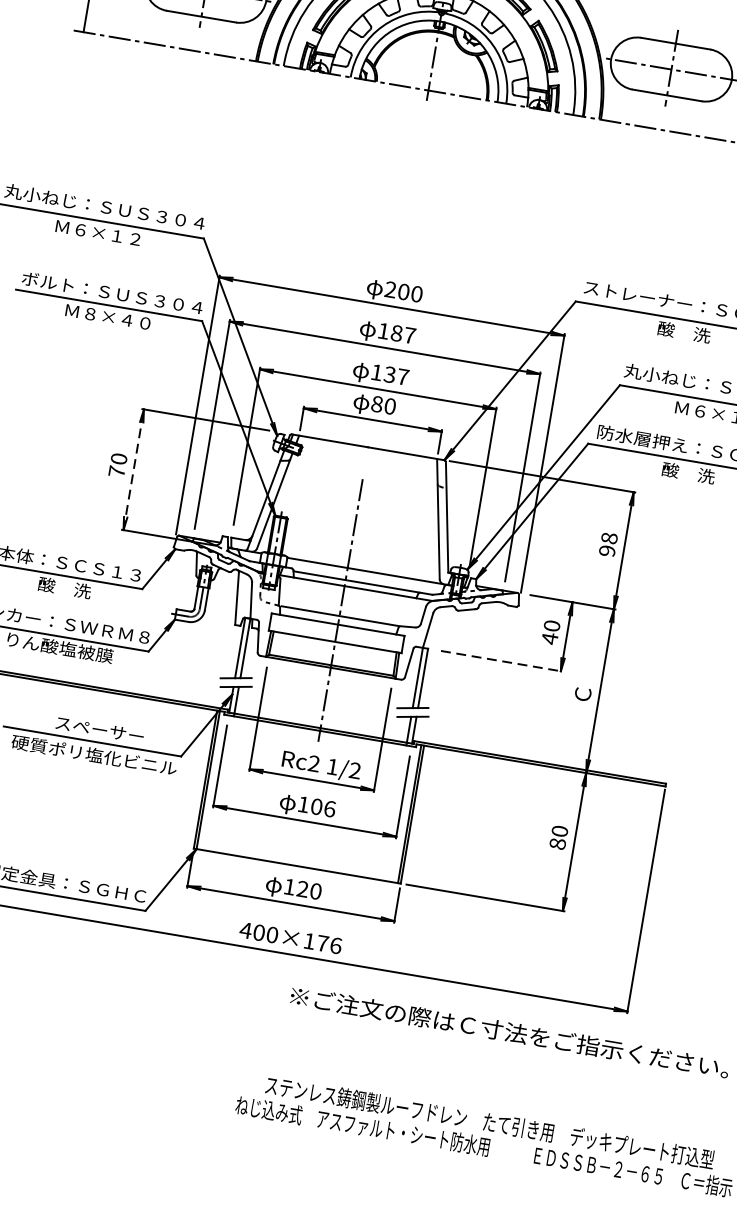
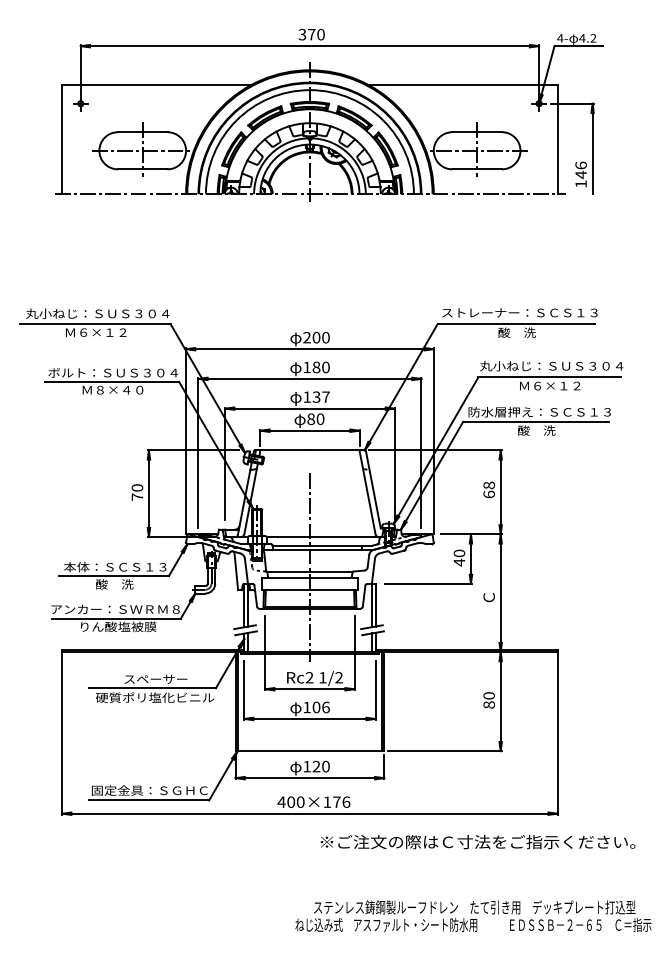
text: (409, 335) -> (325, 367), 187 -> 180
line: (133, 469) -> (148, 493), dashed -> solid
text: (606, 550) -> (488, 494), 98 -> 68
line: (501, 660) -> (428, 583), dashed -> solid

